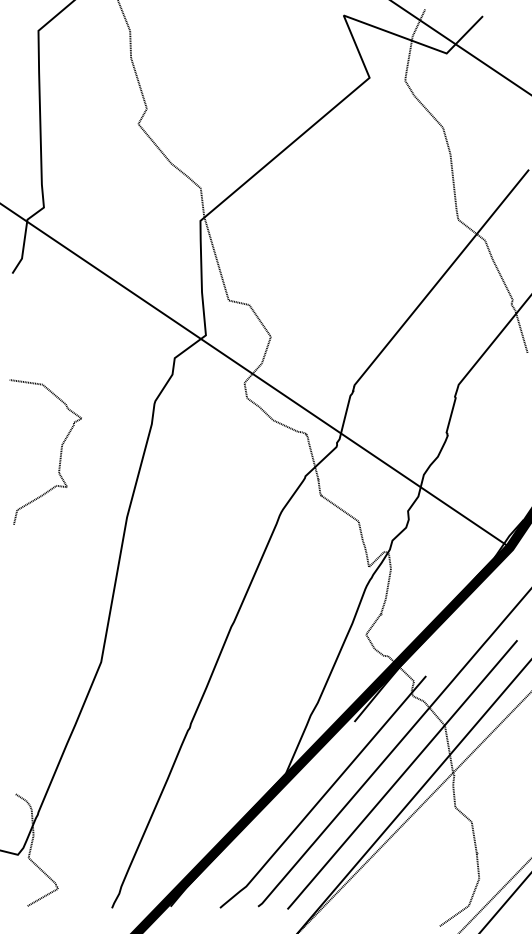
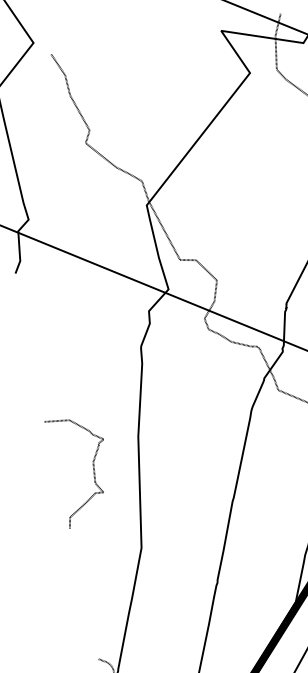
curve: (60, 451) -> (93, 467), moved

